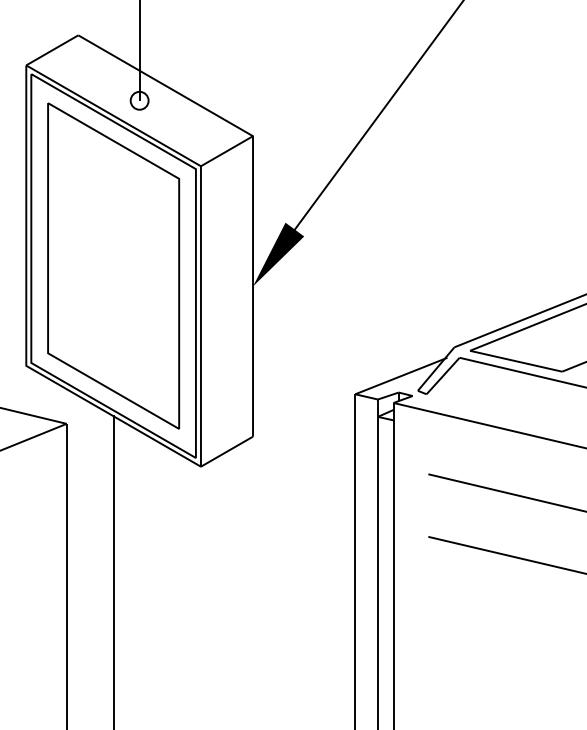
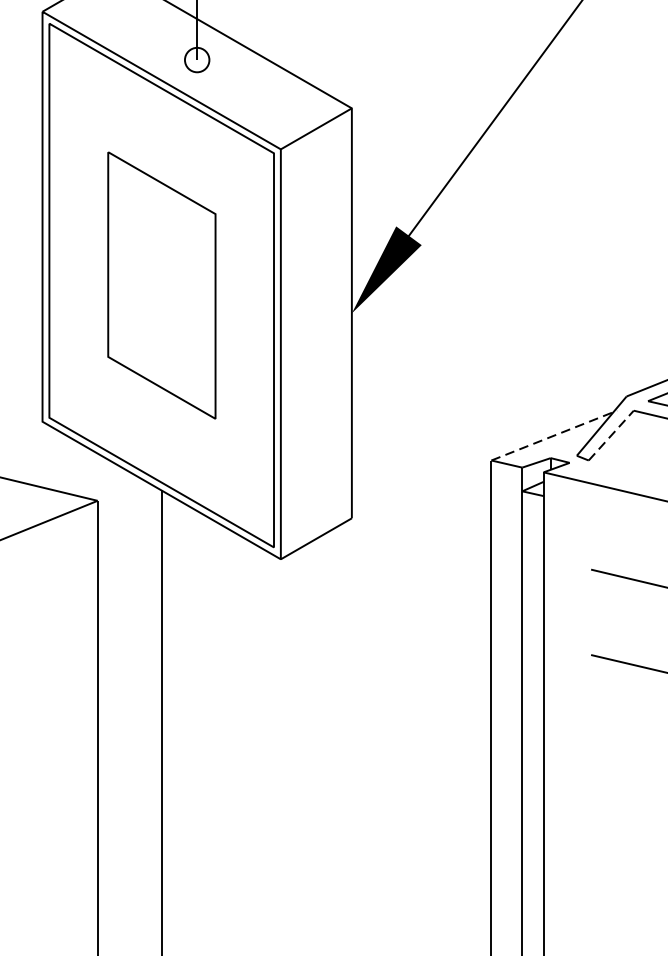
part: (113, 265) -> (161, 284), size x0.6
line: (401, 376) -> (554, 436), solid -> dashed
line: (443, 376) -> (611, 436), solid -> dashed

